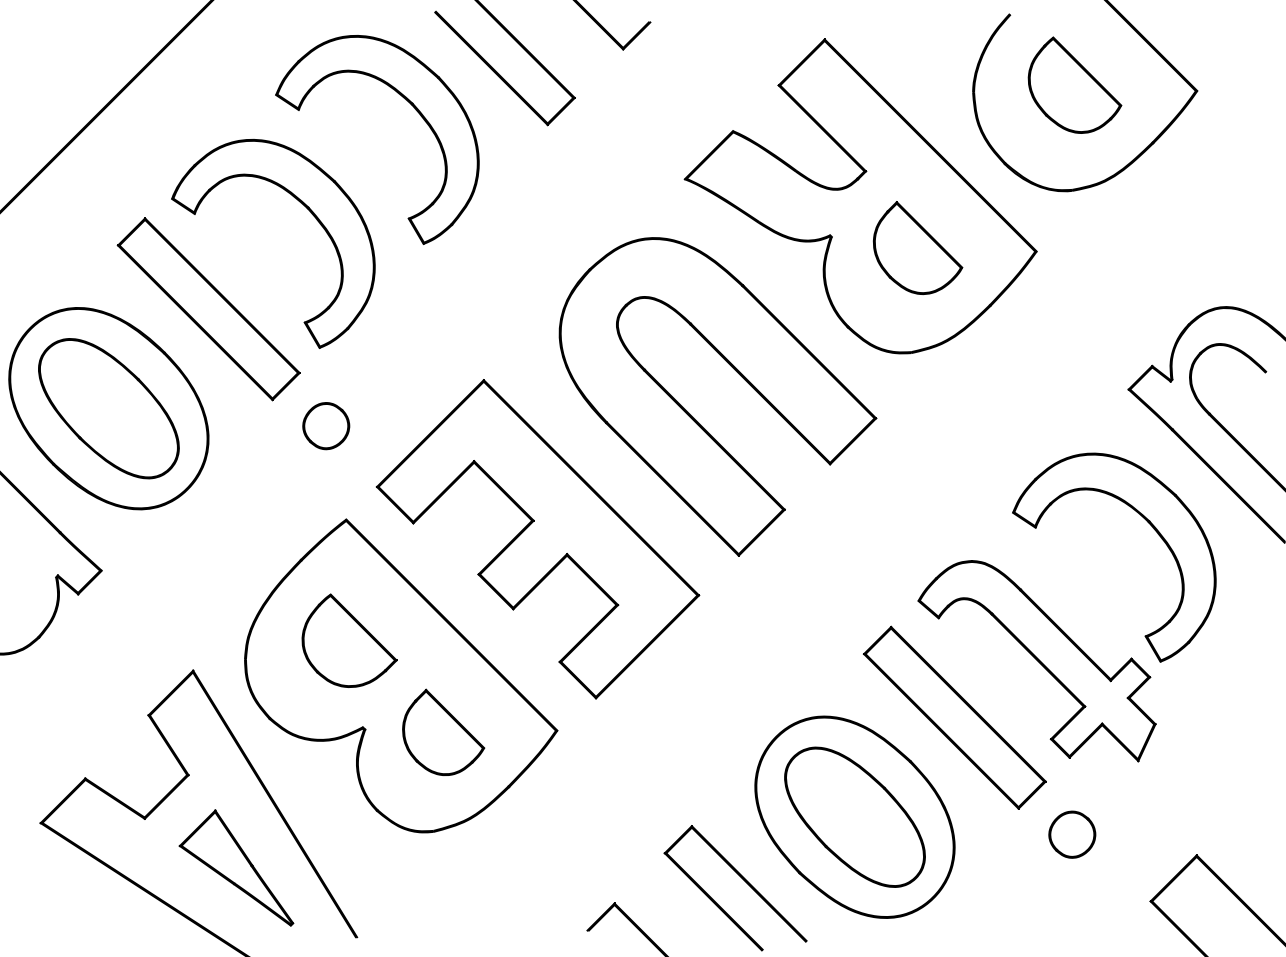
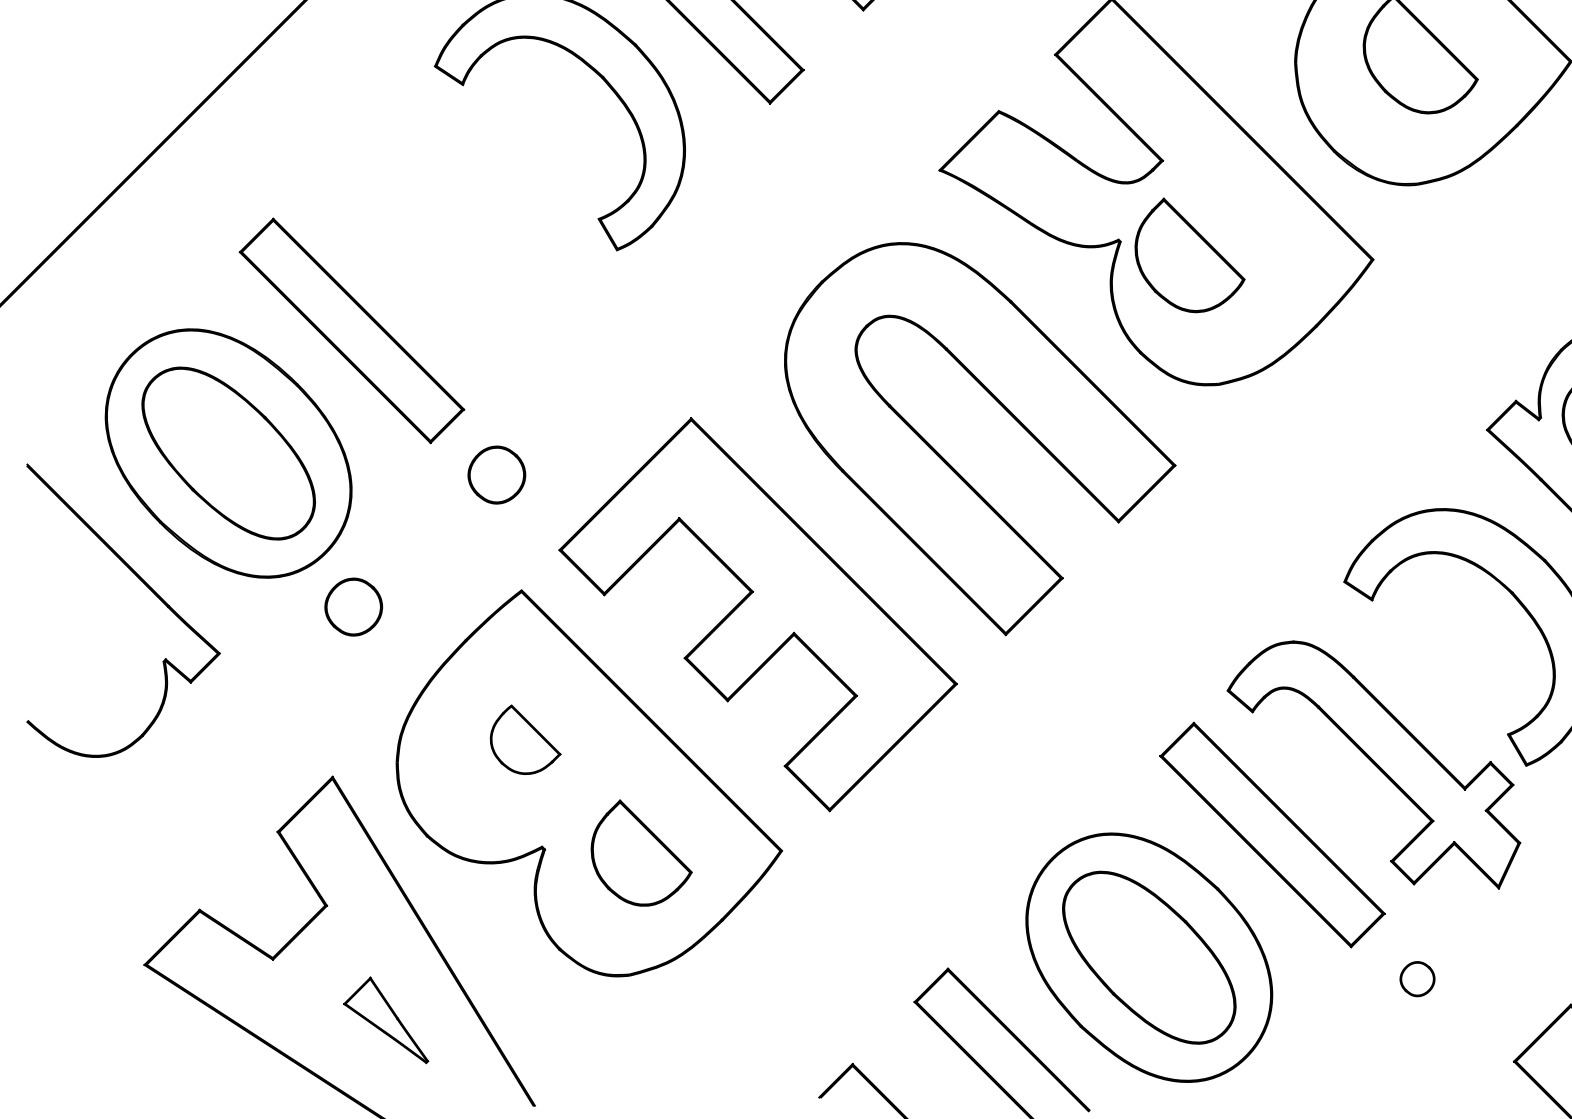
part: (311, 214) -> (478, 213), removed
part: (917, 247) -> (1189, 254), moved
part: (210, 533) -> (354, 607), added
part: (349, 640) -> (525, 739), size x0.6
part: (1072, 834) -> (1417, 978), size x0.6
part: (236, 867) -> (386, 1019), size x0.6

